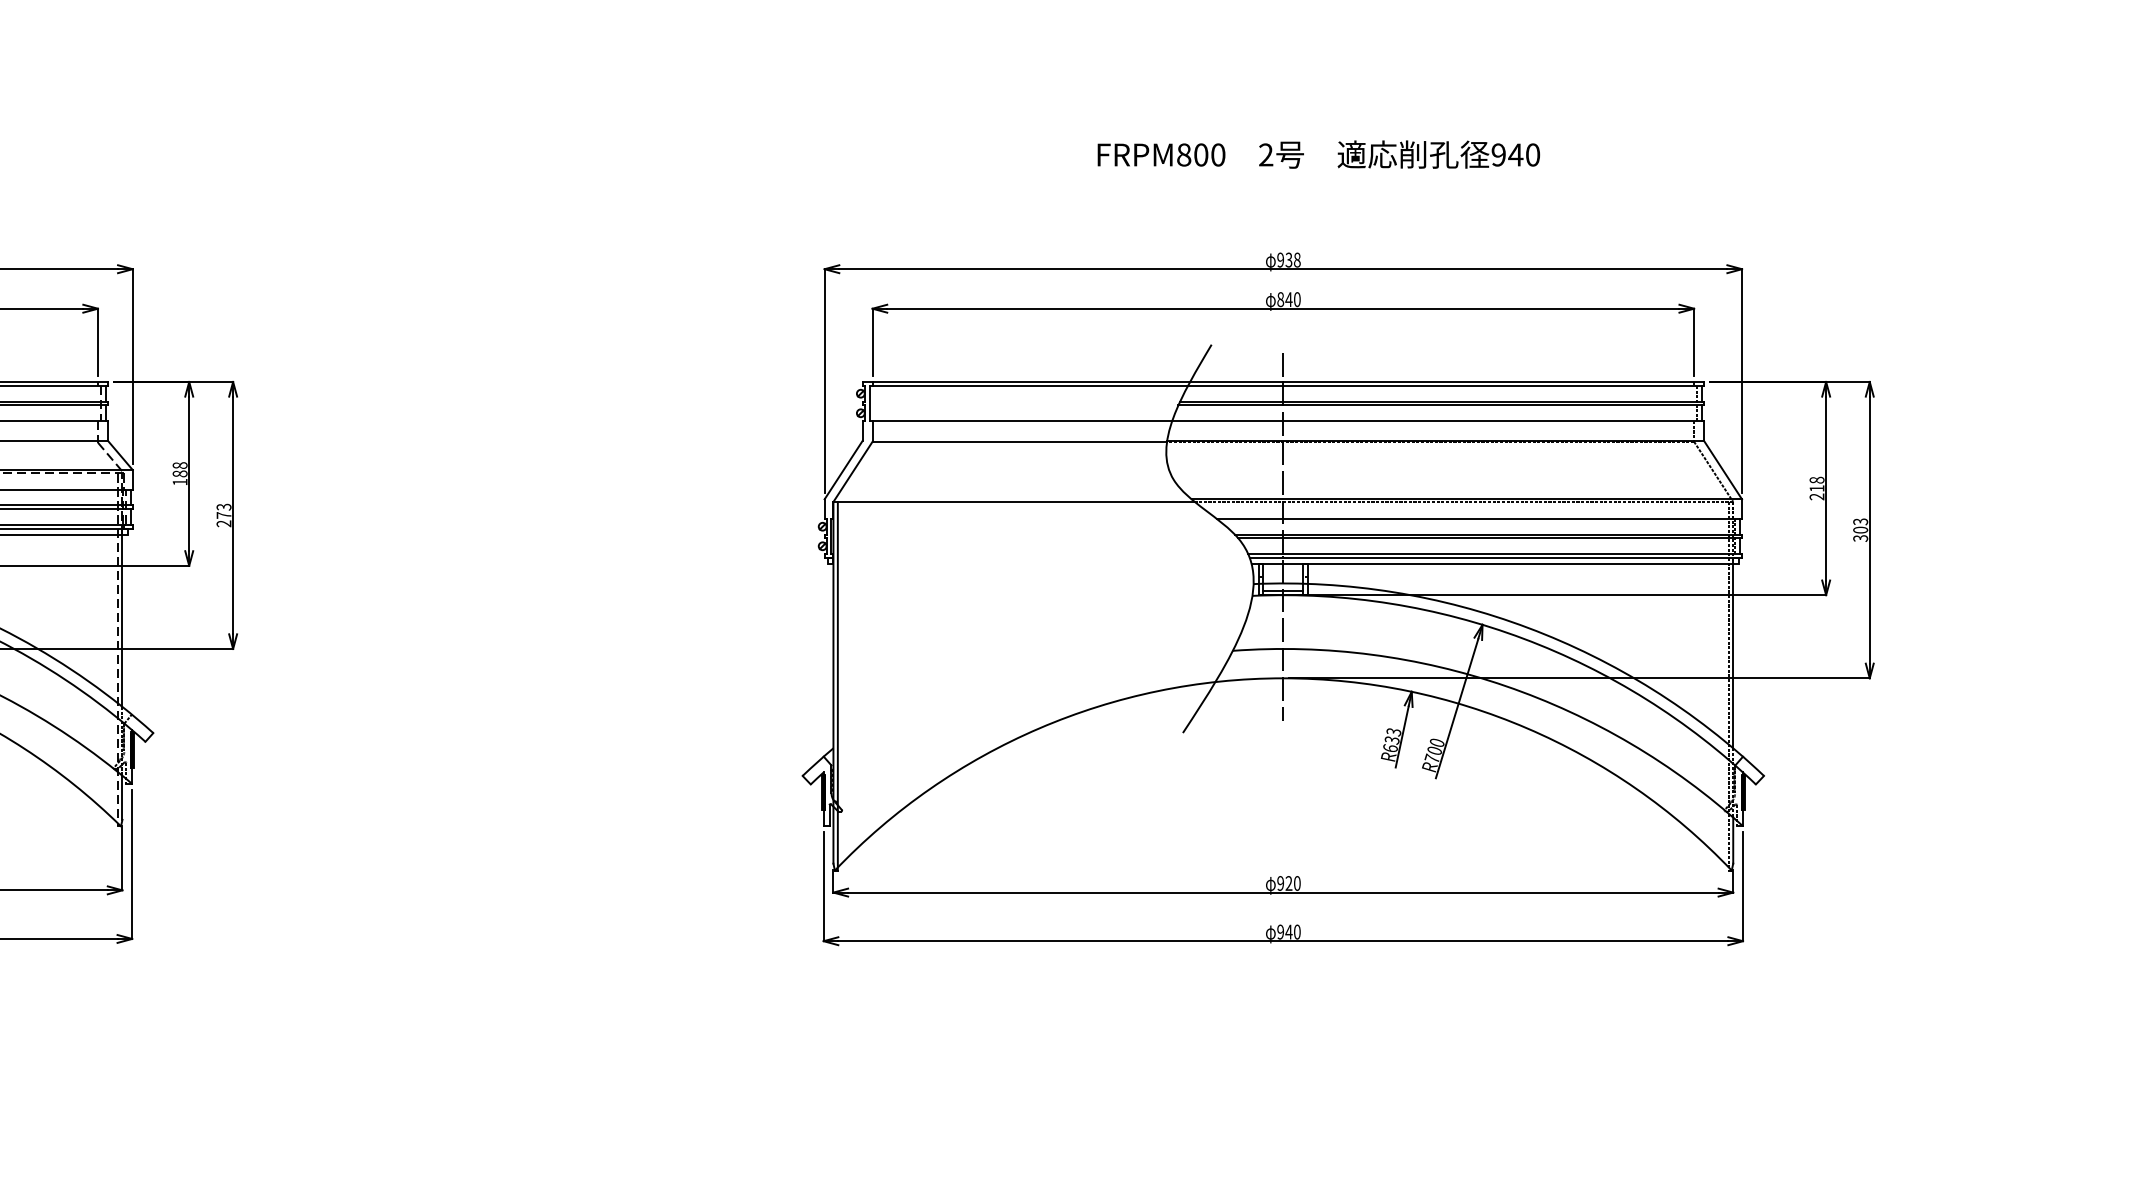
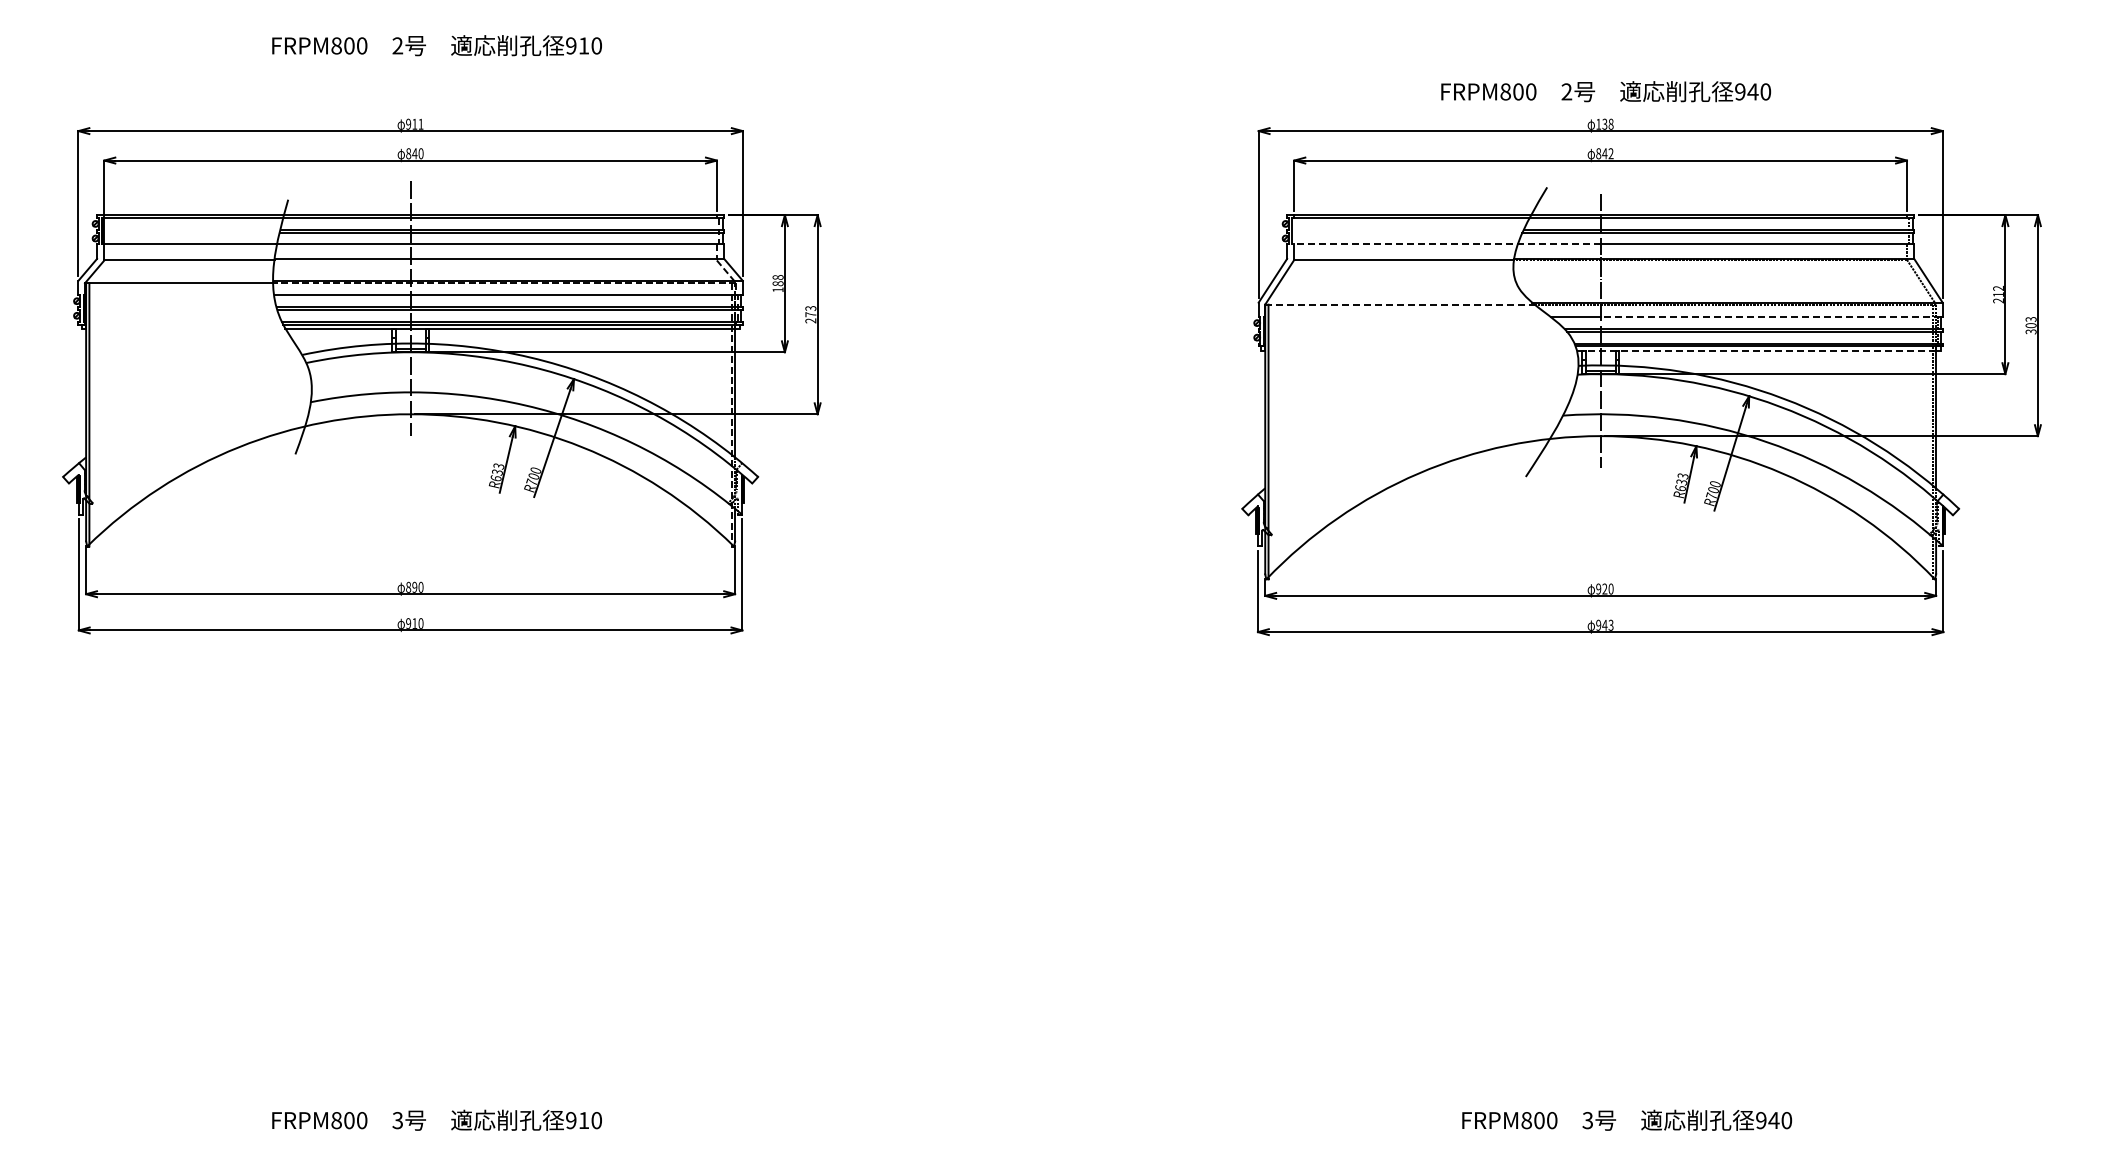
text: (1319, 154) -> (1606, 91), moved
text: (1280, 259) -> (1598, 123), 938 -> 138
text: (1296, 299) -> (1610, 153), 840 -> 842
line: (1075, 421) -> (1445, 244), solid -> dashed
text: (1816, 478) -> (1998, 287), 218 -> 212
line: (1013, 501) -> (1399, 304), solid -> dashed
line: (1511, 519) -> (1770, 317), solid -> dashed
line: (1492, 563) -> (1756, 350), solid -> dashed
text: (1296, 932) -> (1610, 625), 940 -> 943

